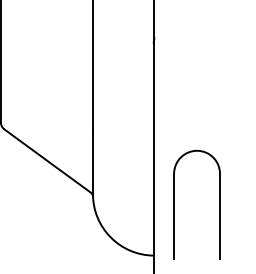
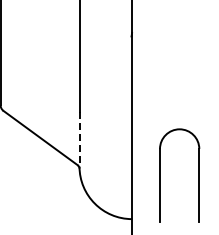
line: (92, 162) -> (79, 139), solid -> dashed
part: (174, 204) -> (160, 175), moved

